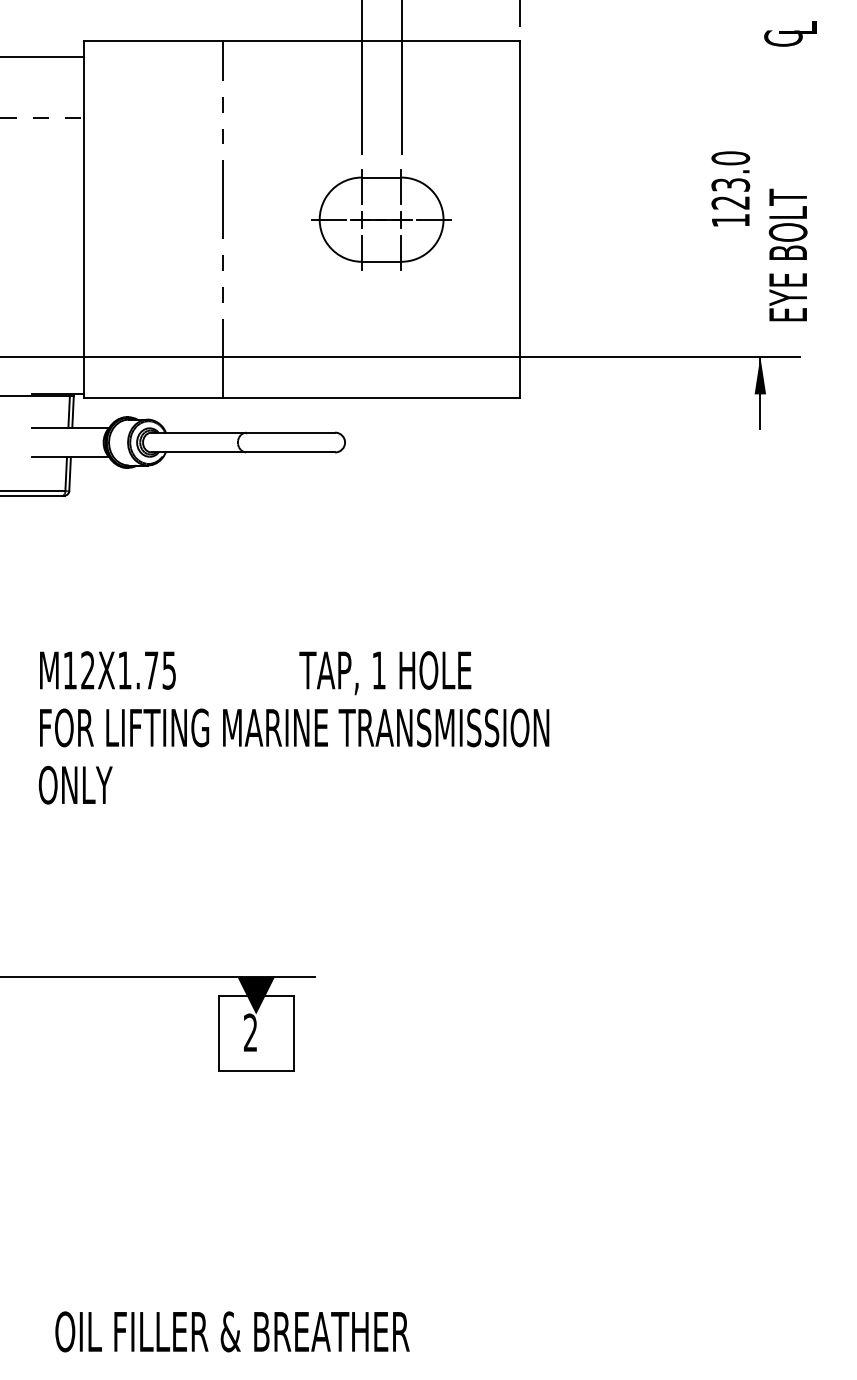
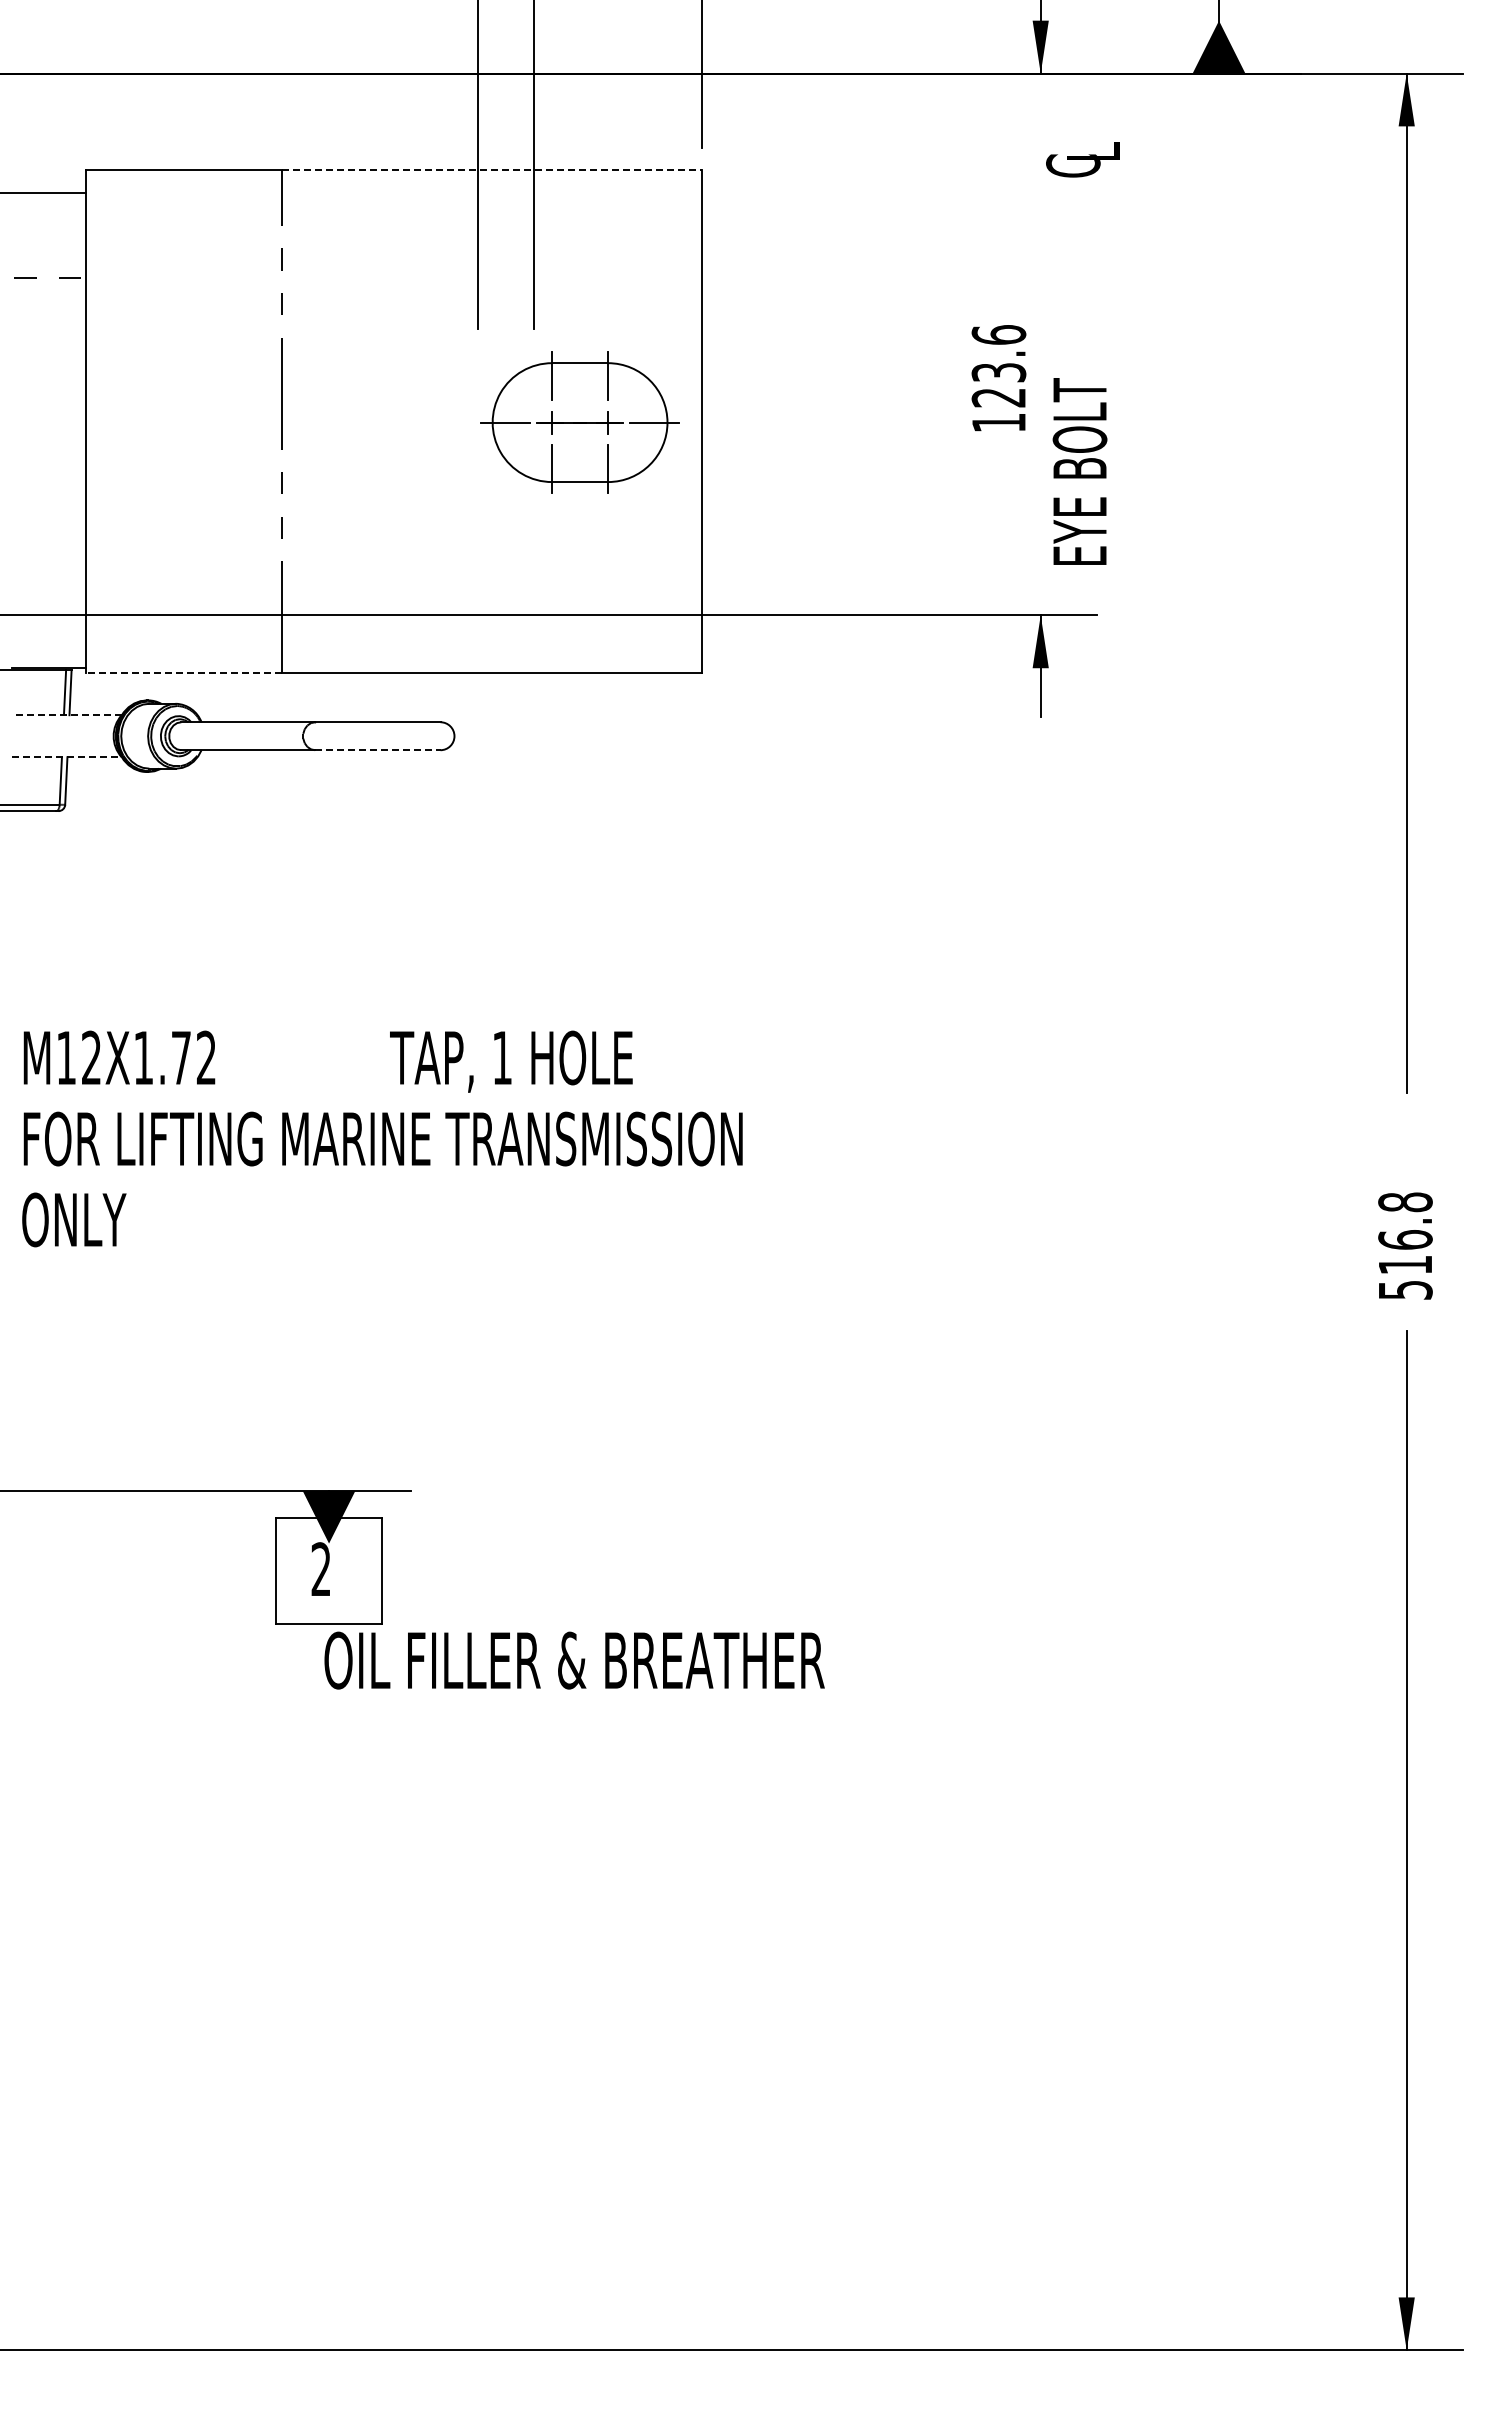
line: (371, 41) -> (492, 169), solid -> dashed
text: (730, 157) -> (998, 334), 123.0 -> 123.6
part: (381, 219) -> (579, 422), moved
line: (153, 398) -> (184, 673), solid -> dashed
line: (70, 427) -> (66, 715), solid -> dashed
line: (290, 452) -> (377, 750), solid -> dashed
line: (70, 457) -> (66, 757), solid -> dashed
text: (169, 670) -> (206, 1057), M12X1.75 -> M12X1.72
text: (232, 1331) -> (574, 1660), moved

